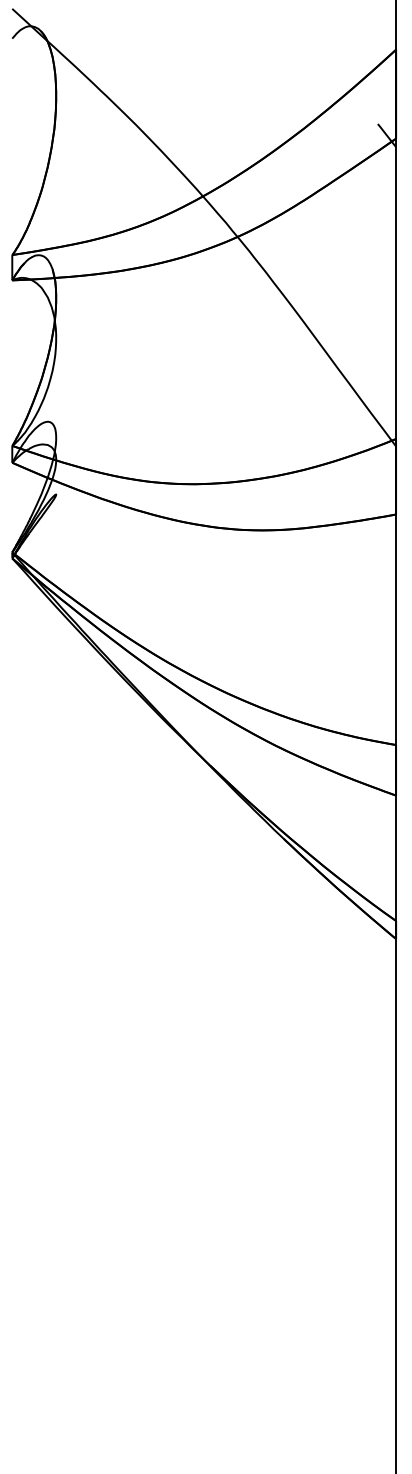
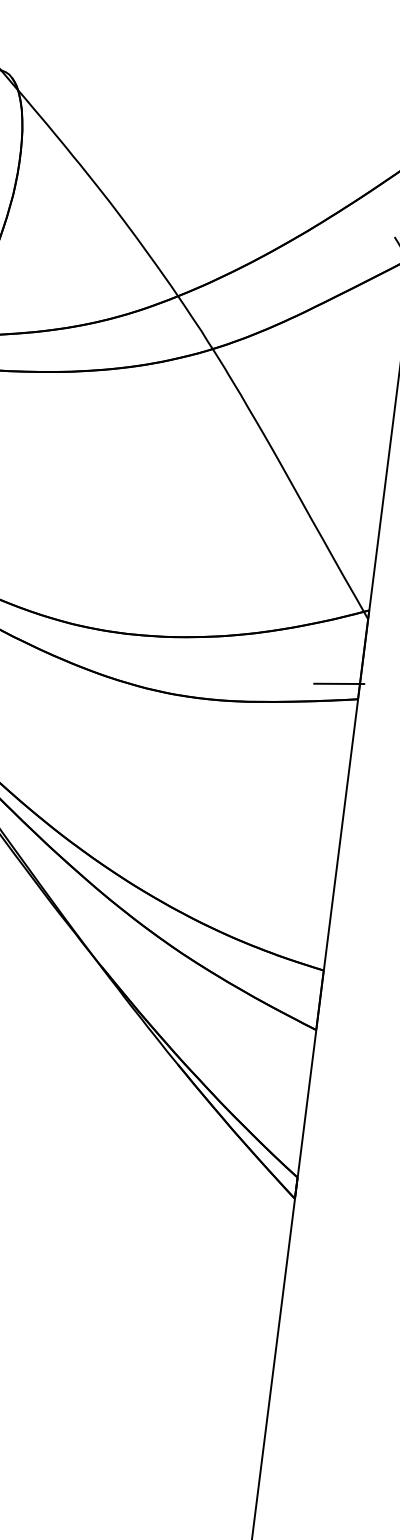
line: (378, 503) -> (338, 683), added

